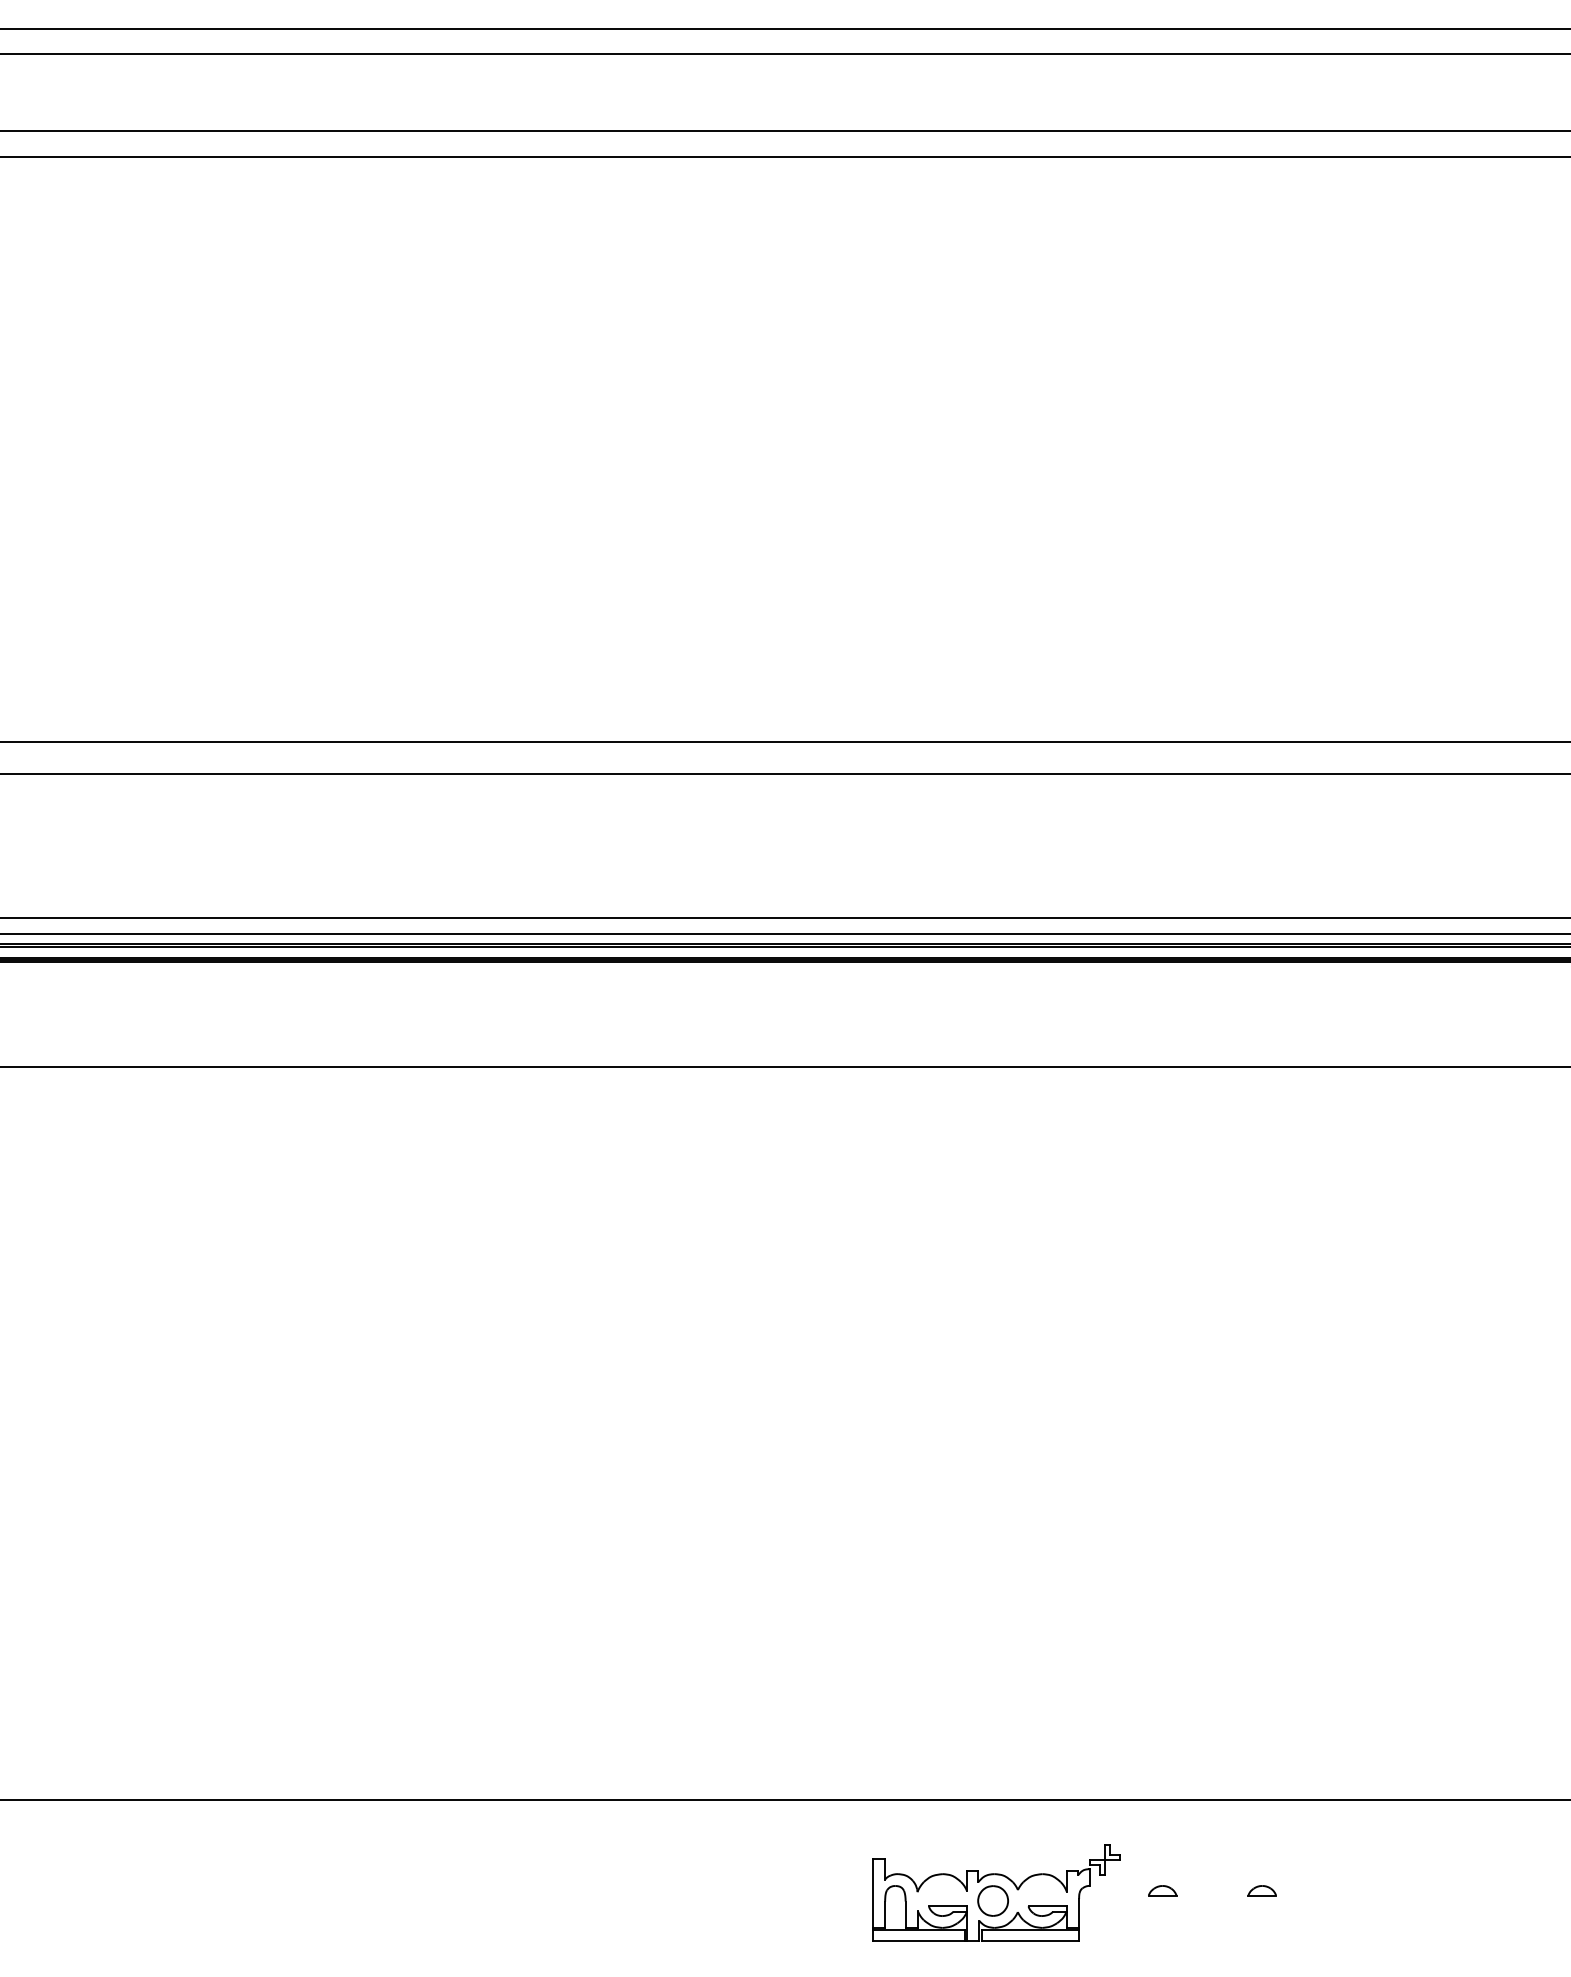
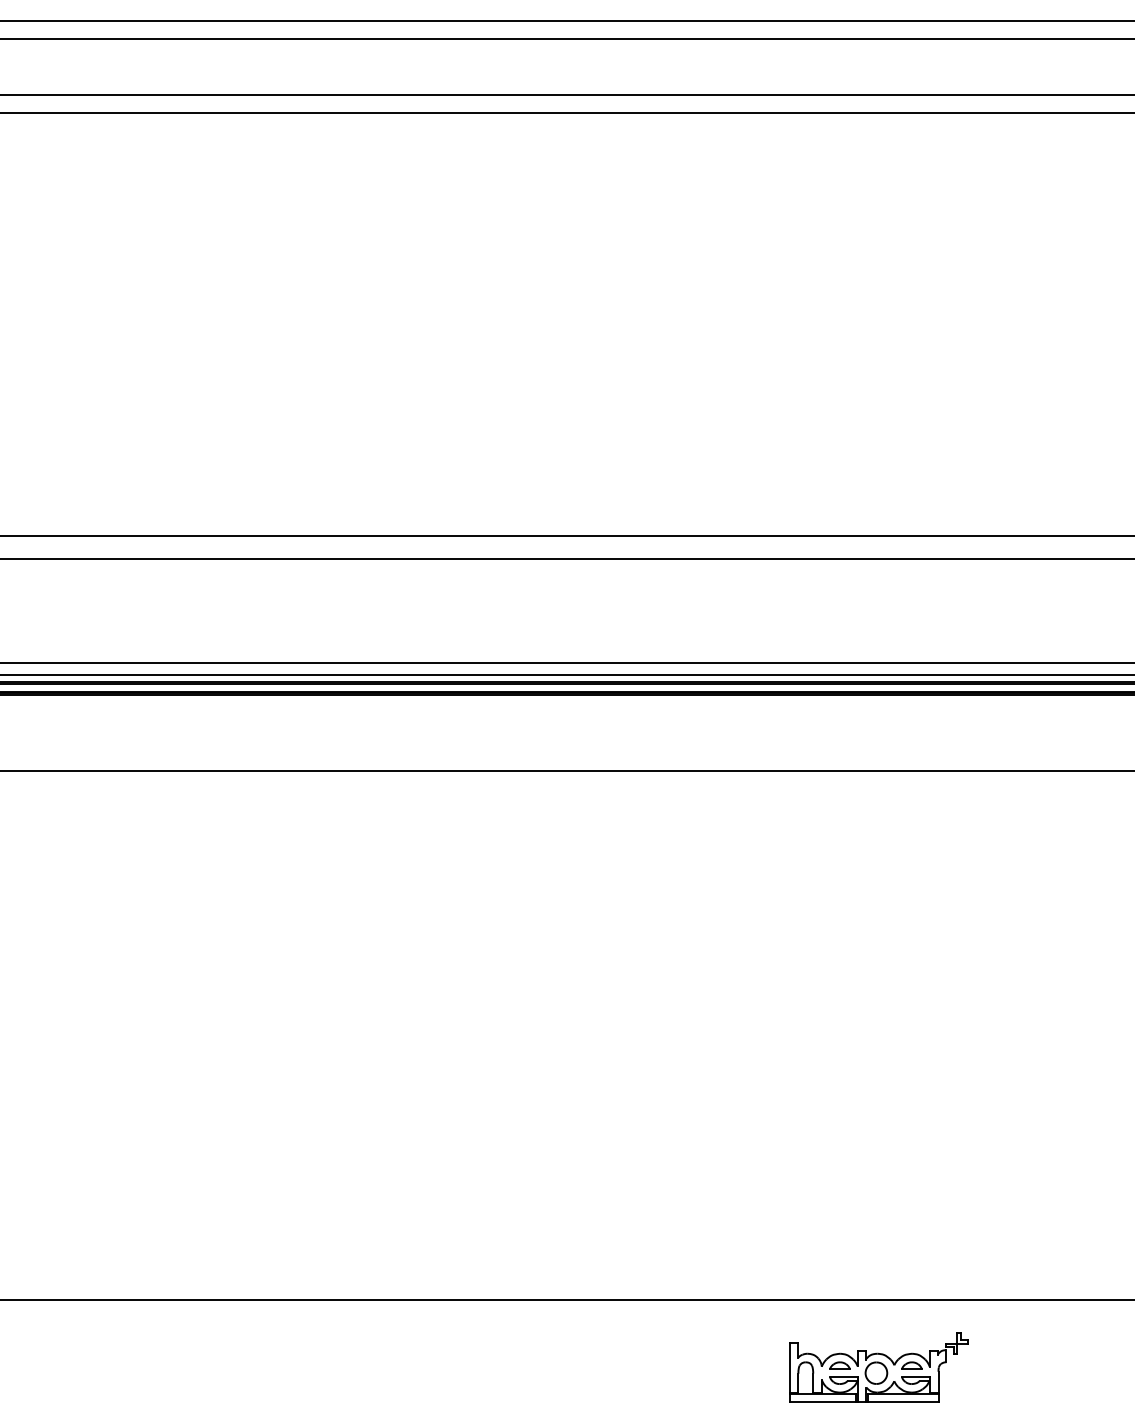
part: (996, 1892) -> (878, 1367), moved

